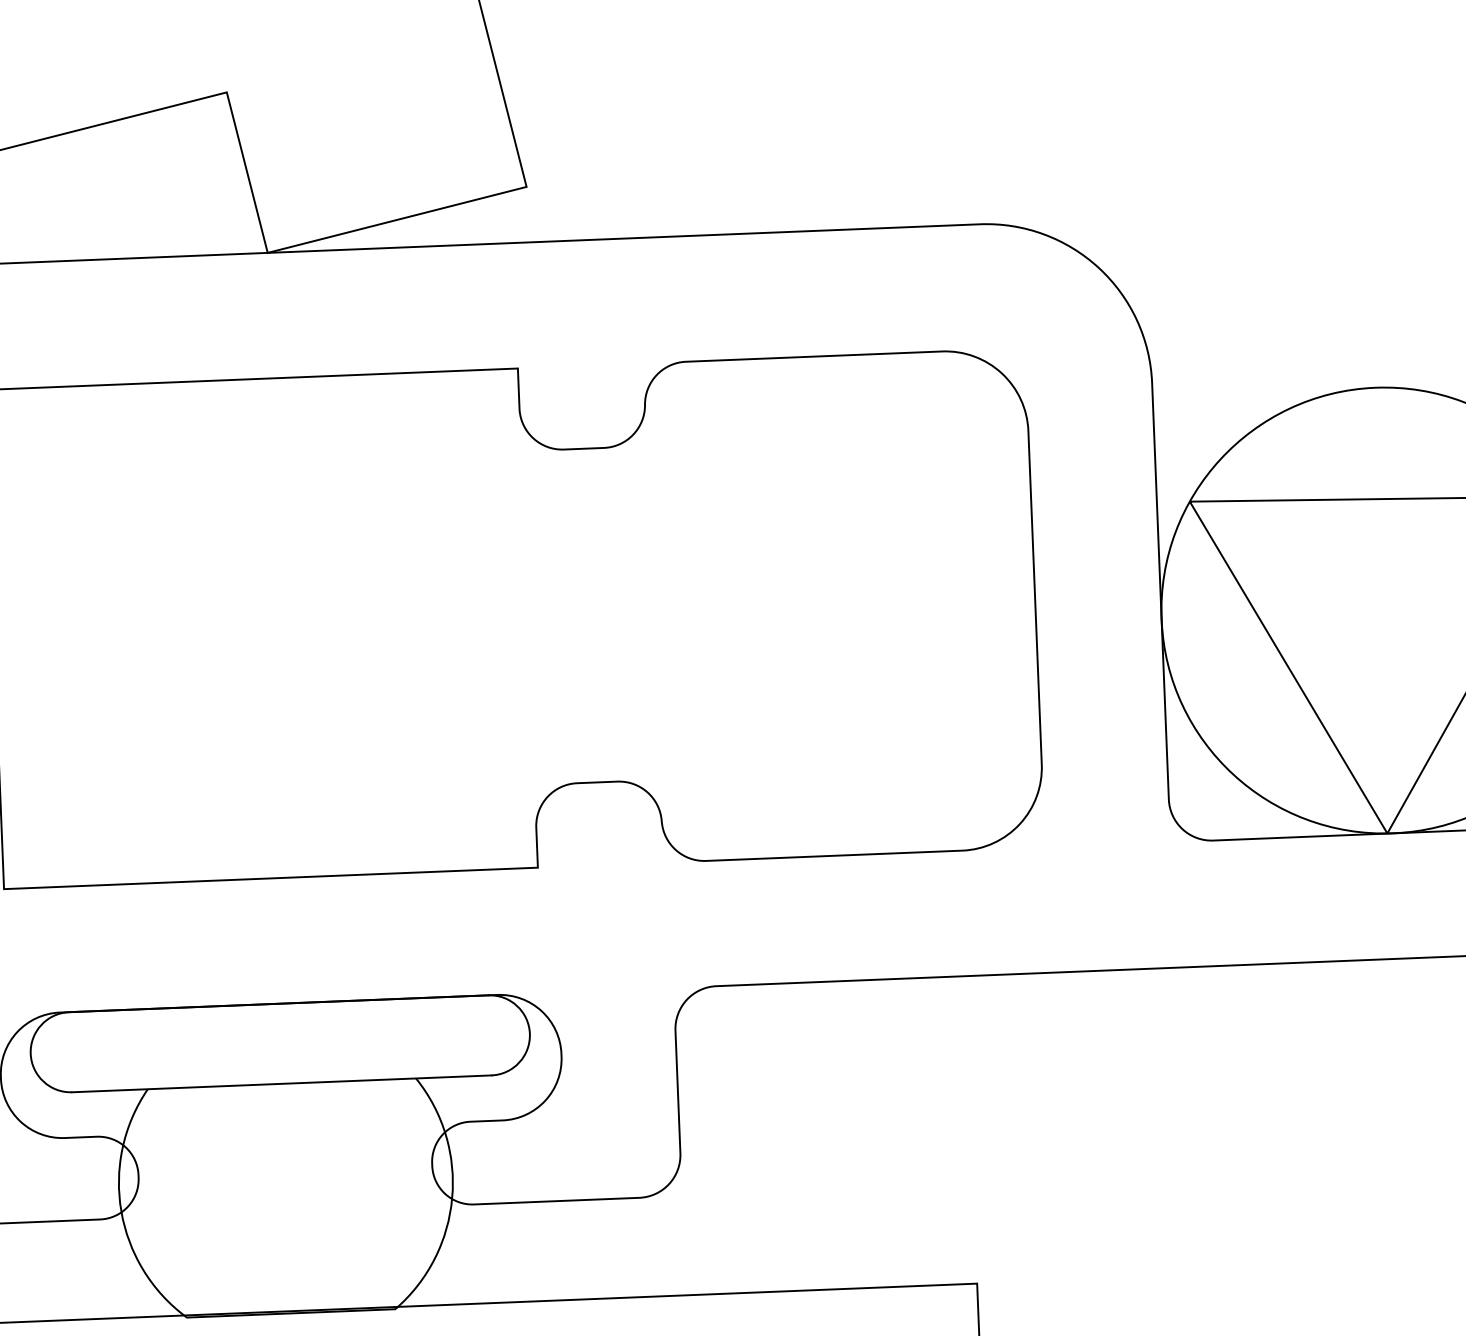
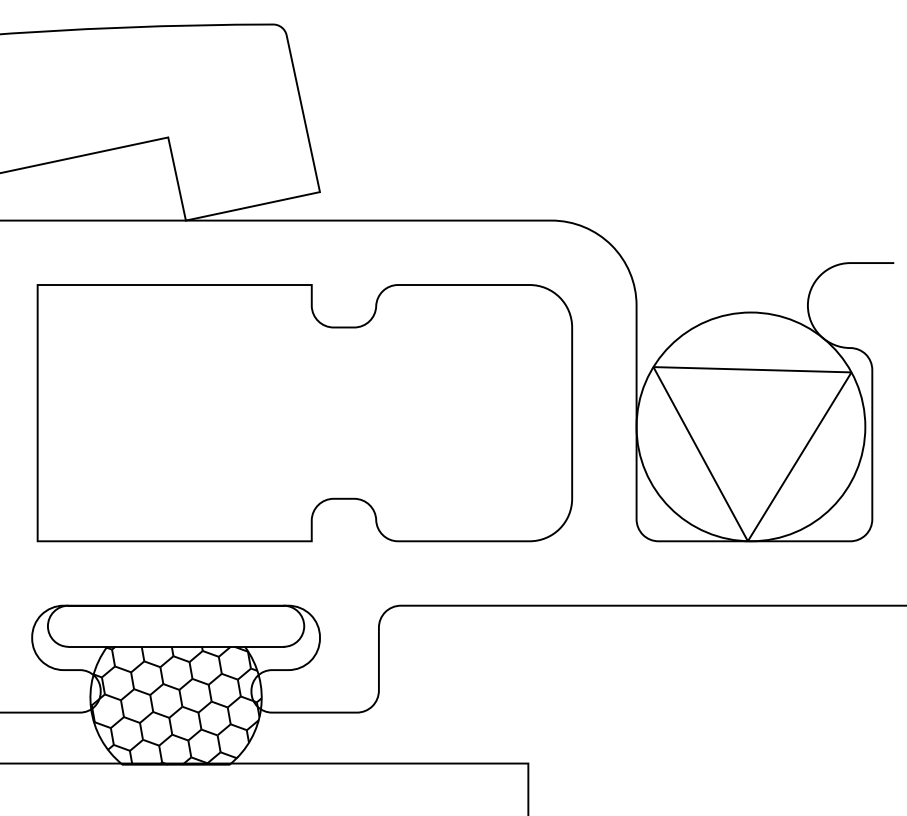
hatch: (285, 1198) -> (175, 705), added

